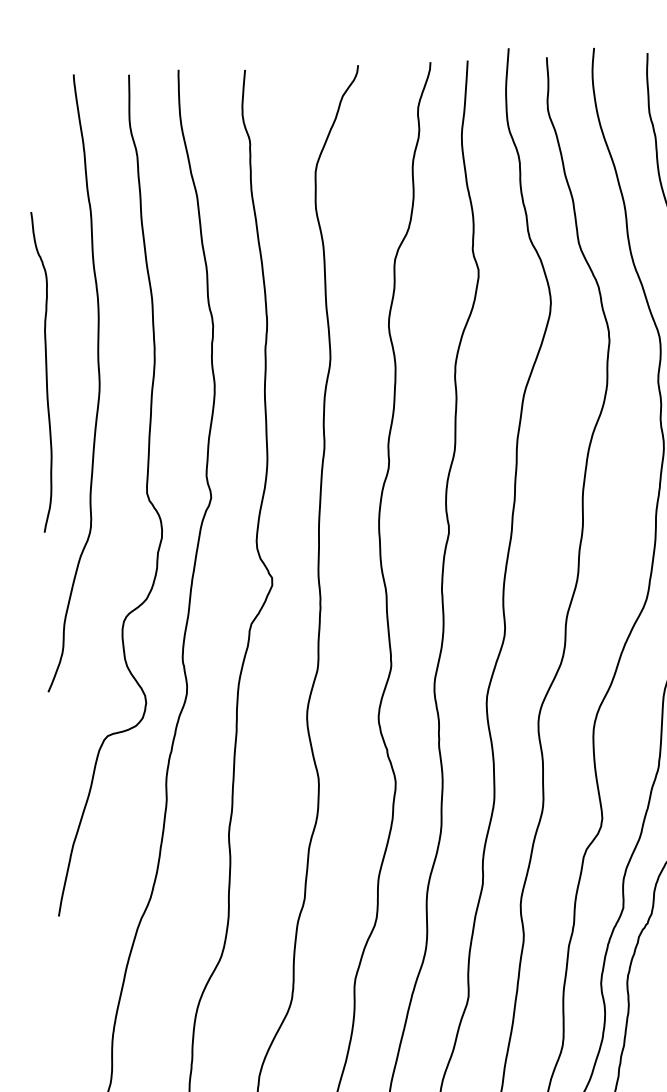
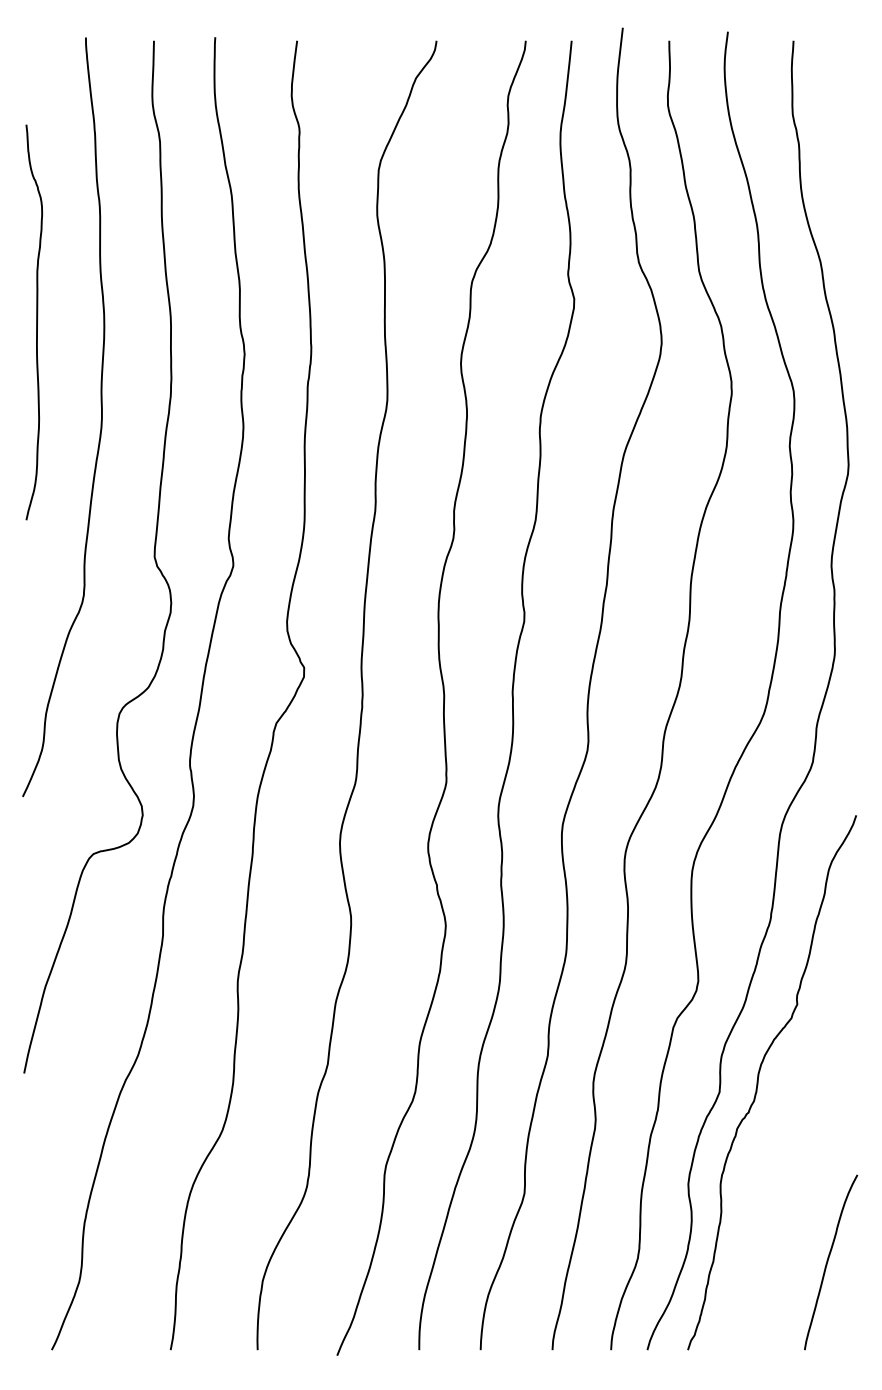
curve: (46, 372) -> (36, 322), moved

